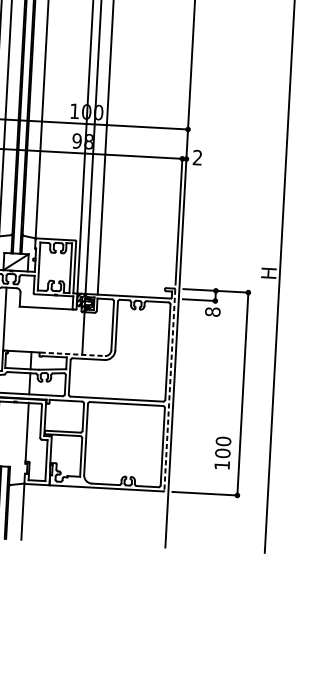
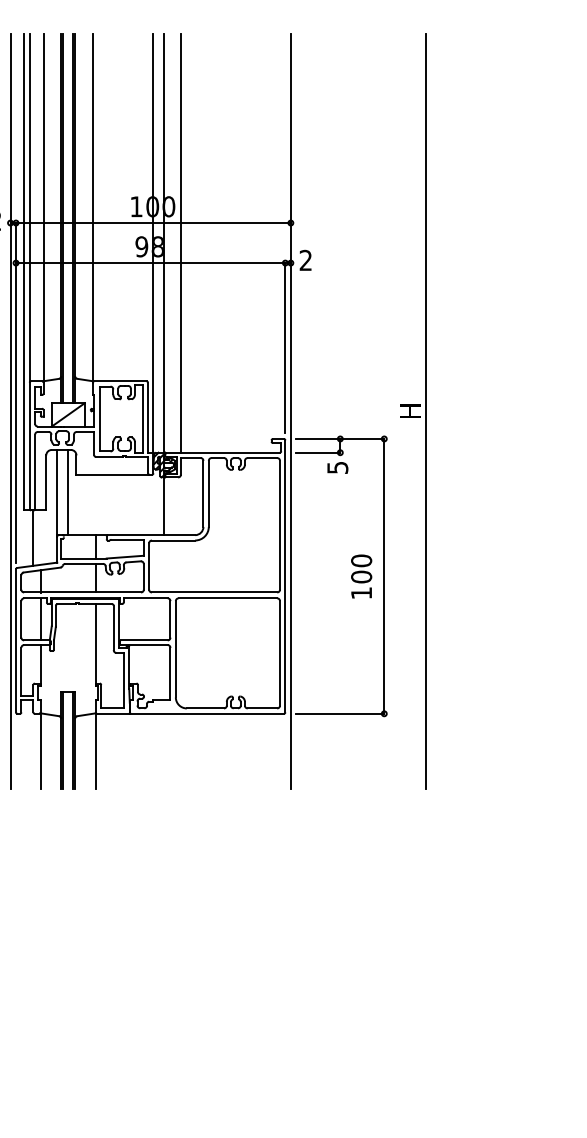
text: (212, 311) -> (337, 467), 8 -> 5
line: (13, 319) -> (68, 492), added
line: (72, 354) -> (151, 535), dashed -> solid
line: (169, 390) -> (285, 576), dashed -> solid
text: (222, 453) -> (361, 576), moved

